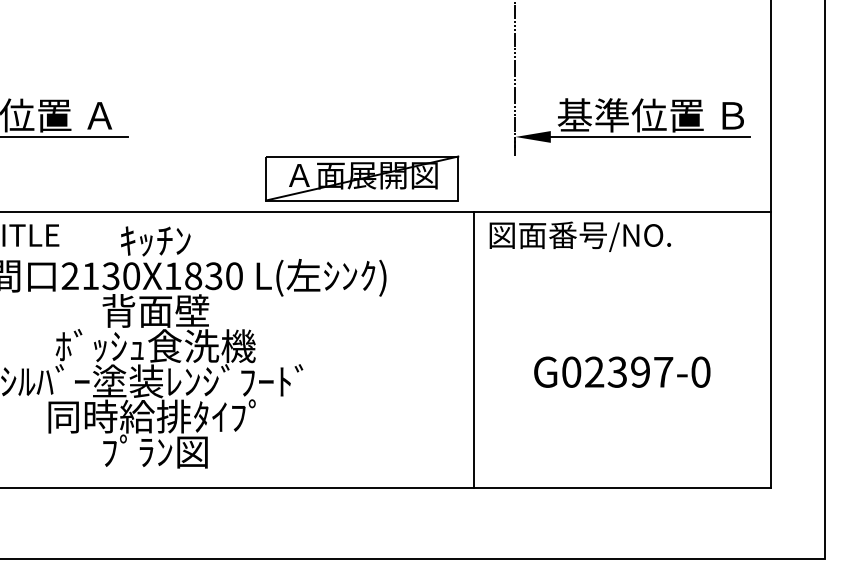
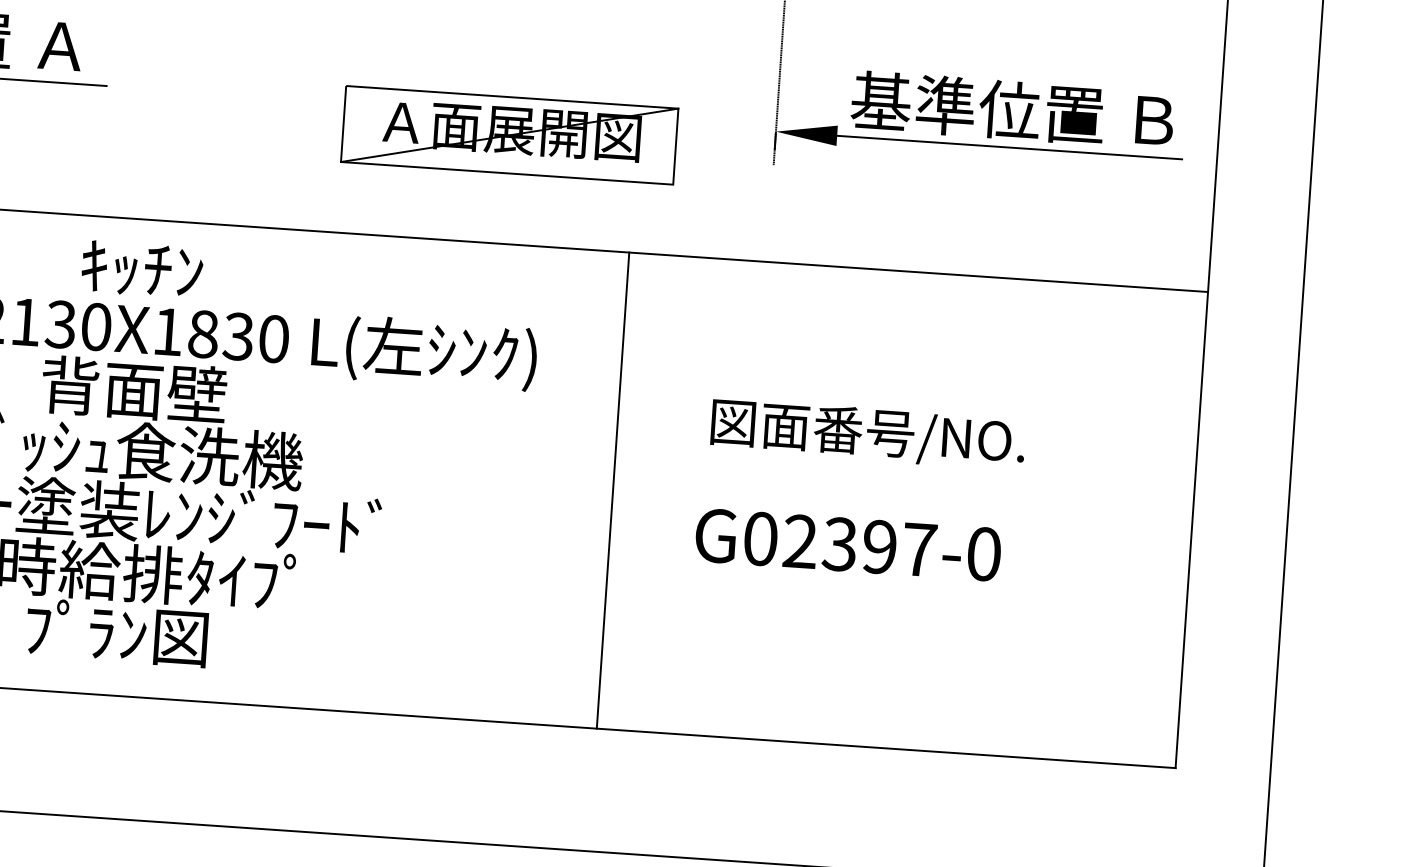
part: (362, 178) -> (510, 135), moved
text: (579, 236) -> (866, 433), moved
line: (473, 349) -> (612, 489), moved
text: (622, 371) -> (848, 543), moved

